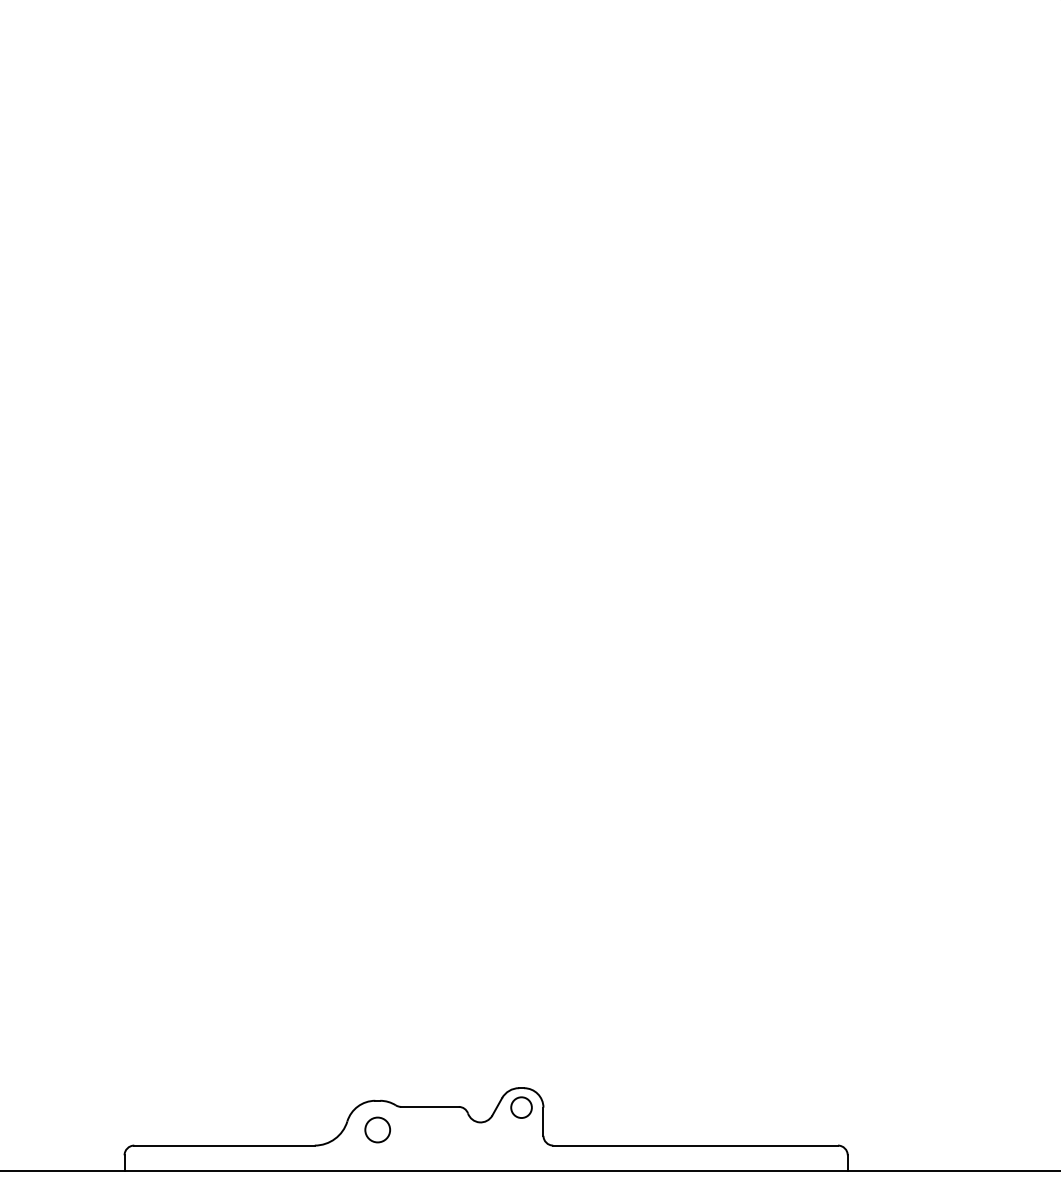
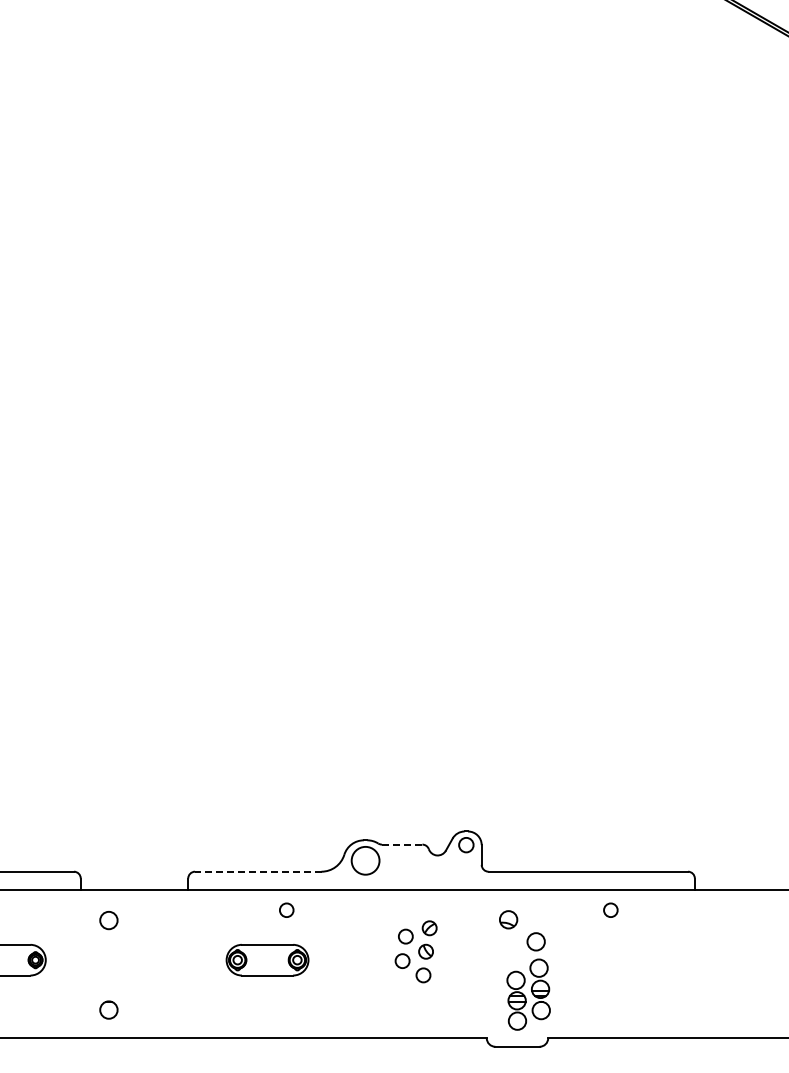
line: (428, 1106) -> (401, 844), solid -> dashed
circle: (377, 1129) -> (365, 860), size x1.6
line: (223, 1145) -> (257, 871), solid -> dashed

